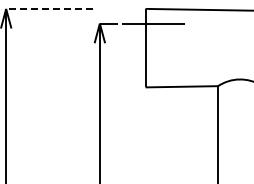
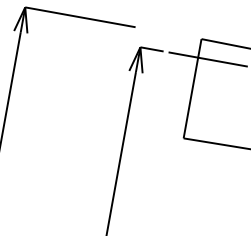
line: (49, 8) -> (80, 16), dashed -> solid

